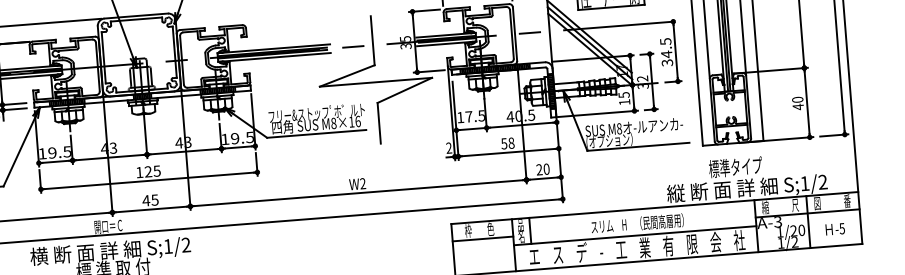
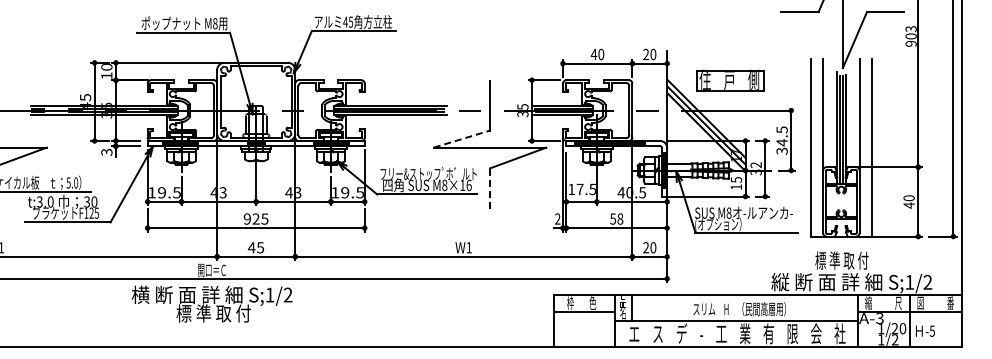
line: (347, 75) -> (462, 138), solid -> dashed
line: (379, 122) -> (490, 188), solid -> dashed
text: (736, 167) -> (842, 260), 標準タイプ -> 標 準 取 付
text: (138, 172) -> (246, 218), 125 -> 925
text: (362, 183) -> (468, 247), W2 -> W1
text: (835, 228) -> (925, 330), moved

